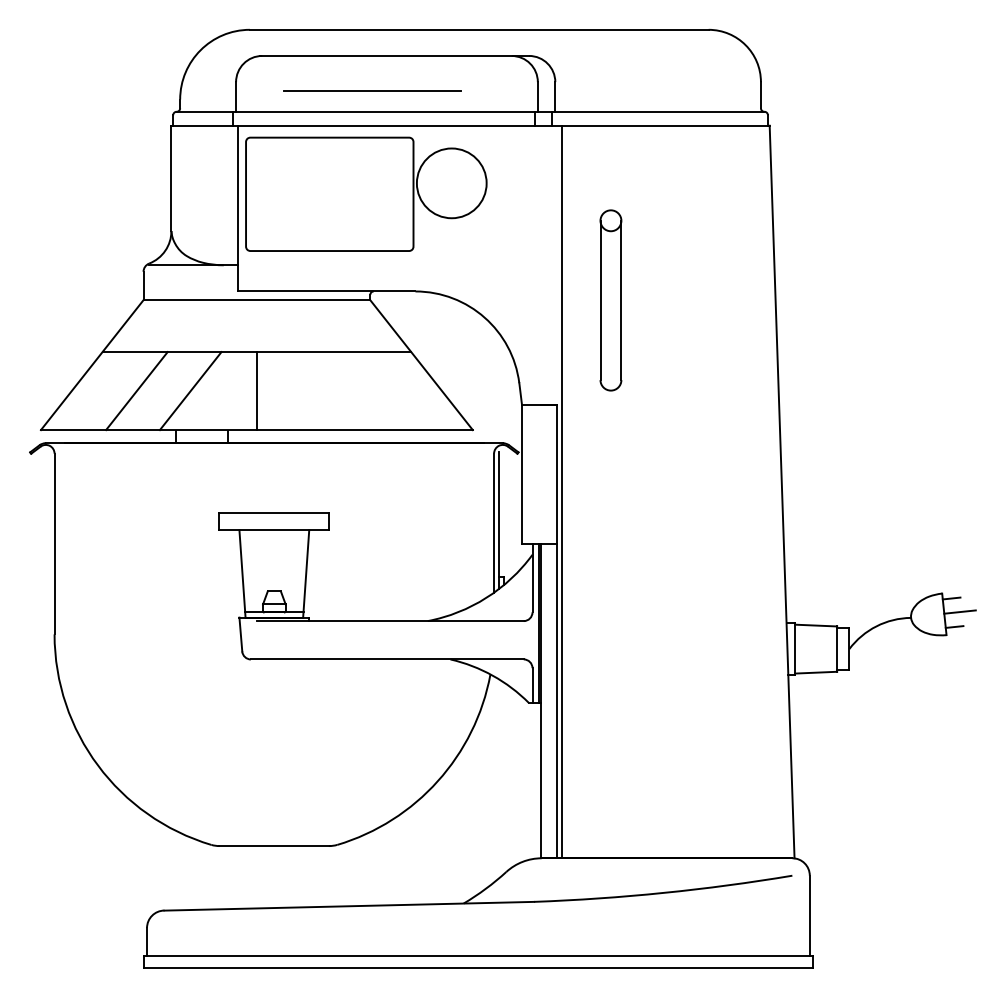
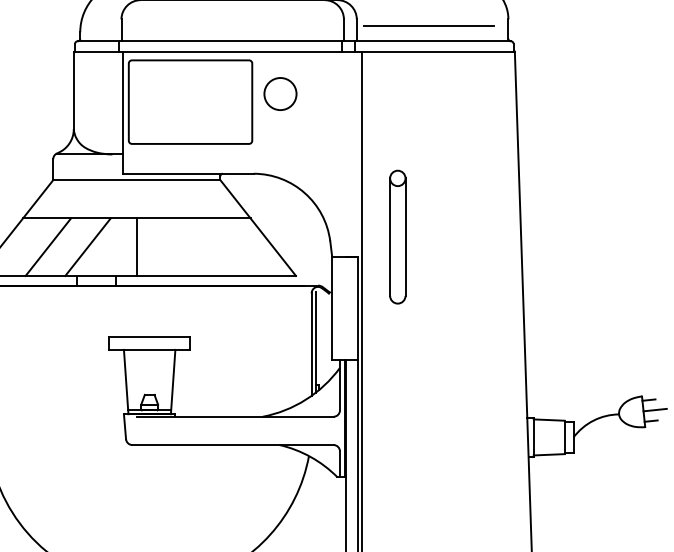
line: (372, 90) -> (429, 25), moved
circle: (451, 183) -> (280, 94), size x0.62
part: (610, 300) -> (397, 237), moved

